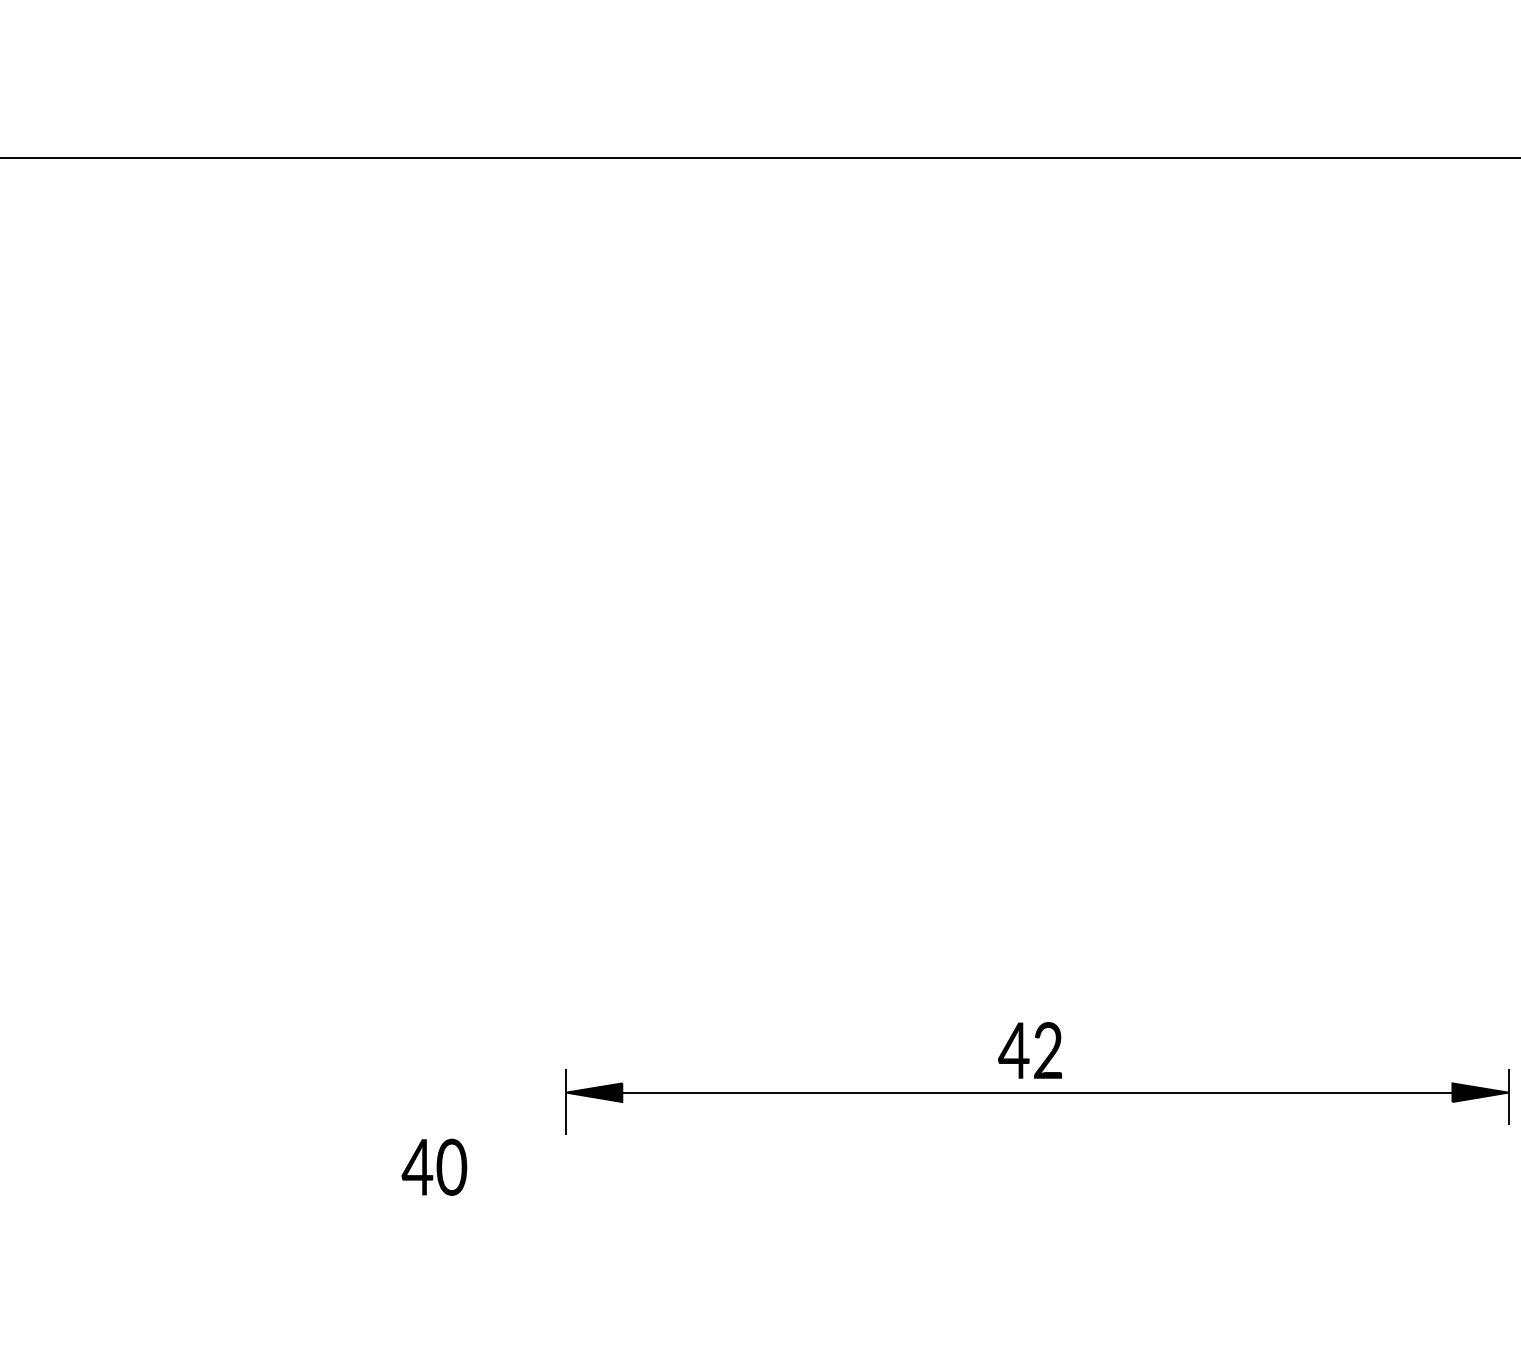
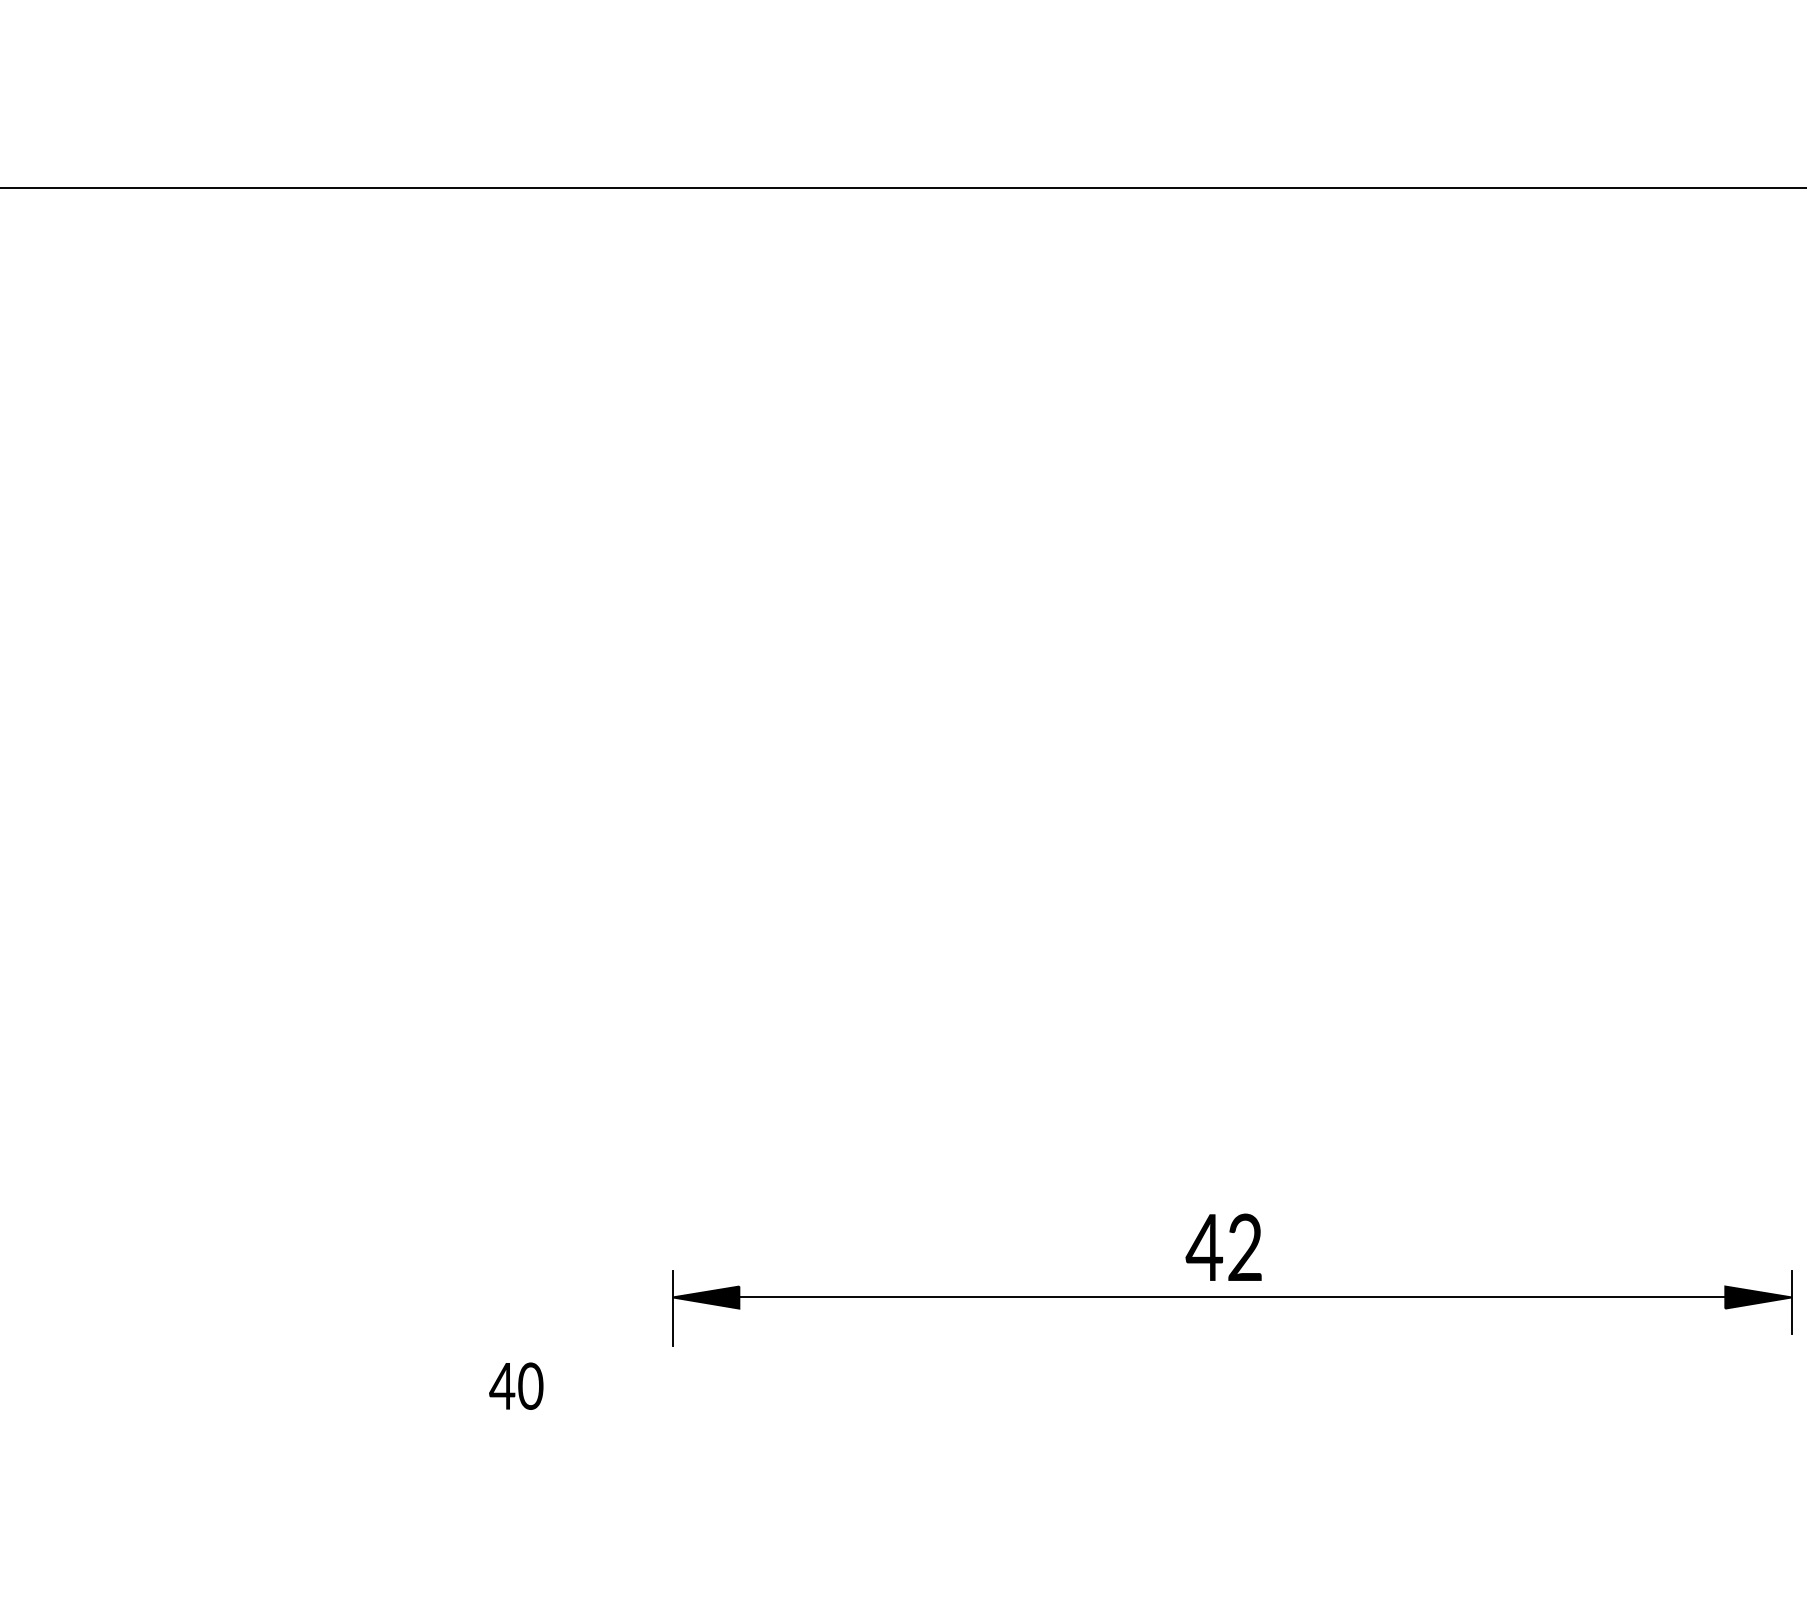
part: (434, 1167) -> (516, 1386), size x0.7

